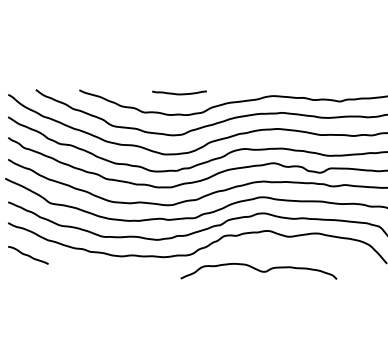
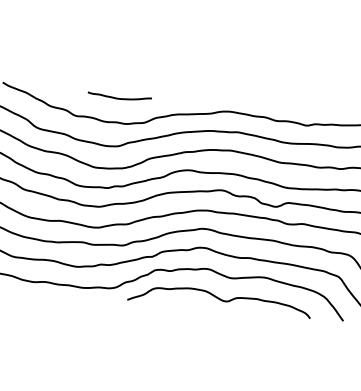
curve: (258, 271) -> (219, 300), moved

